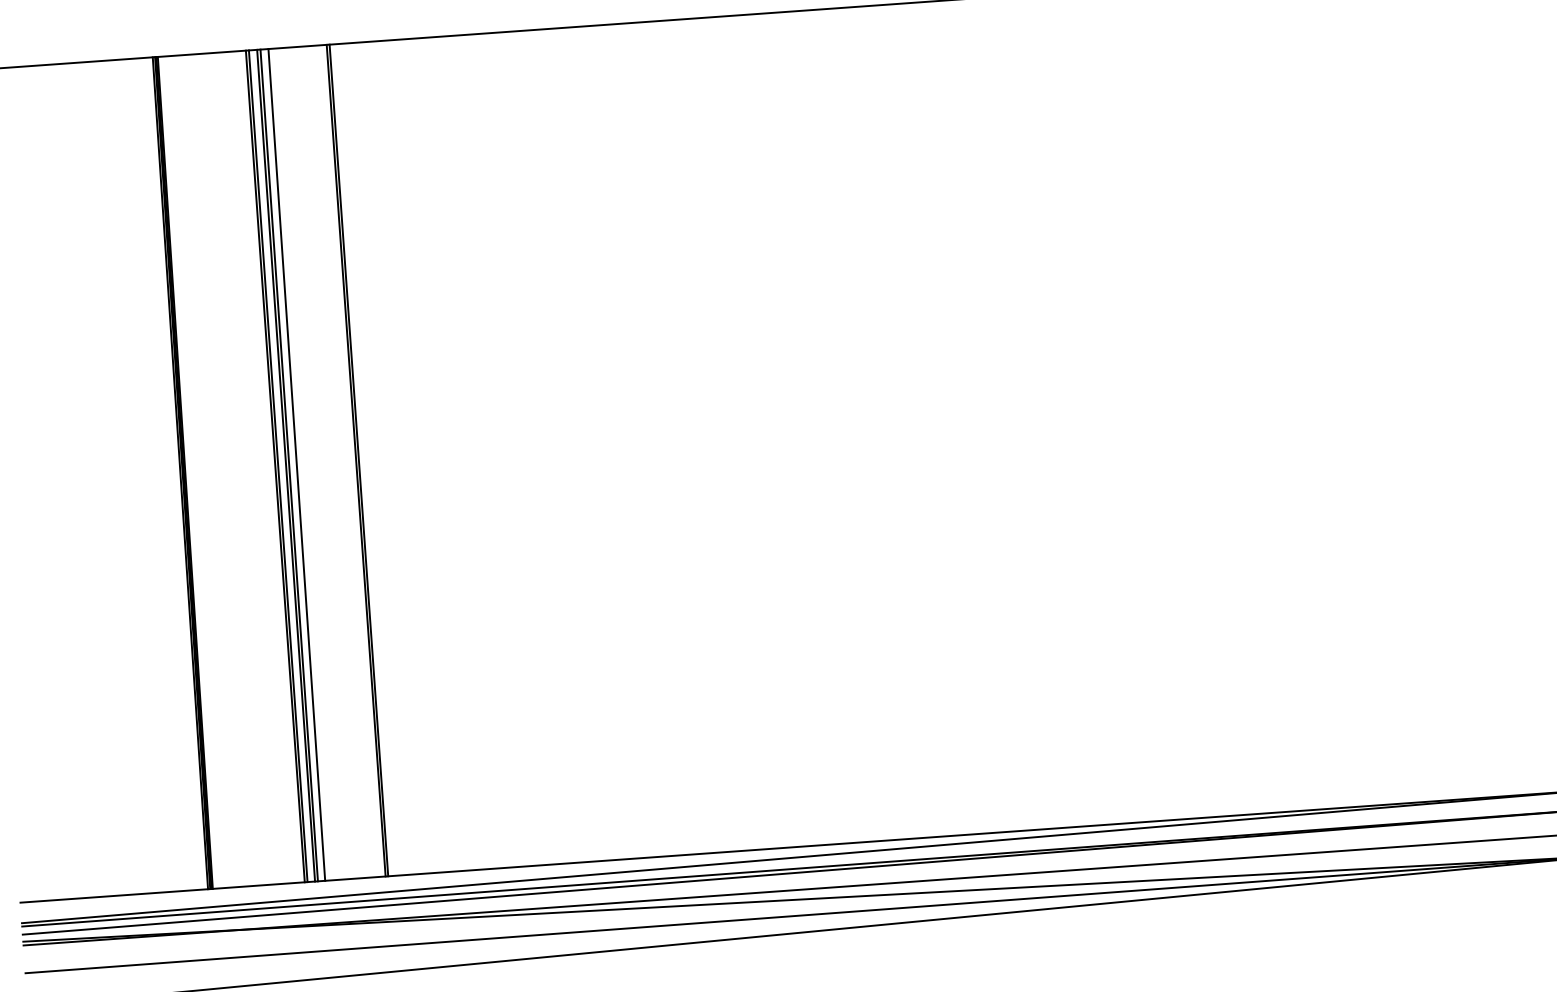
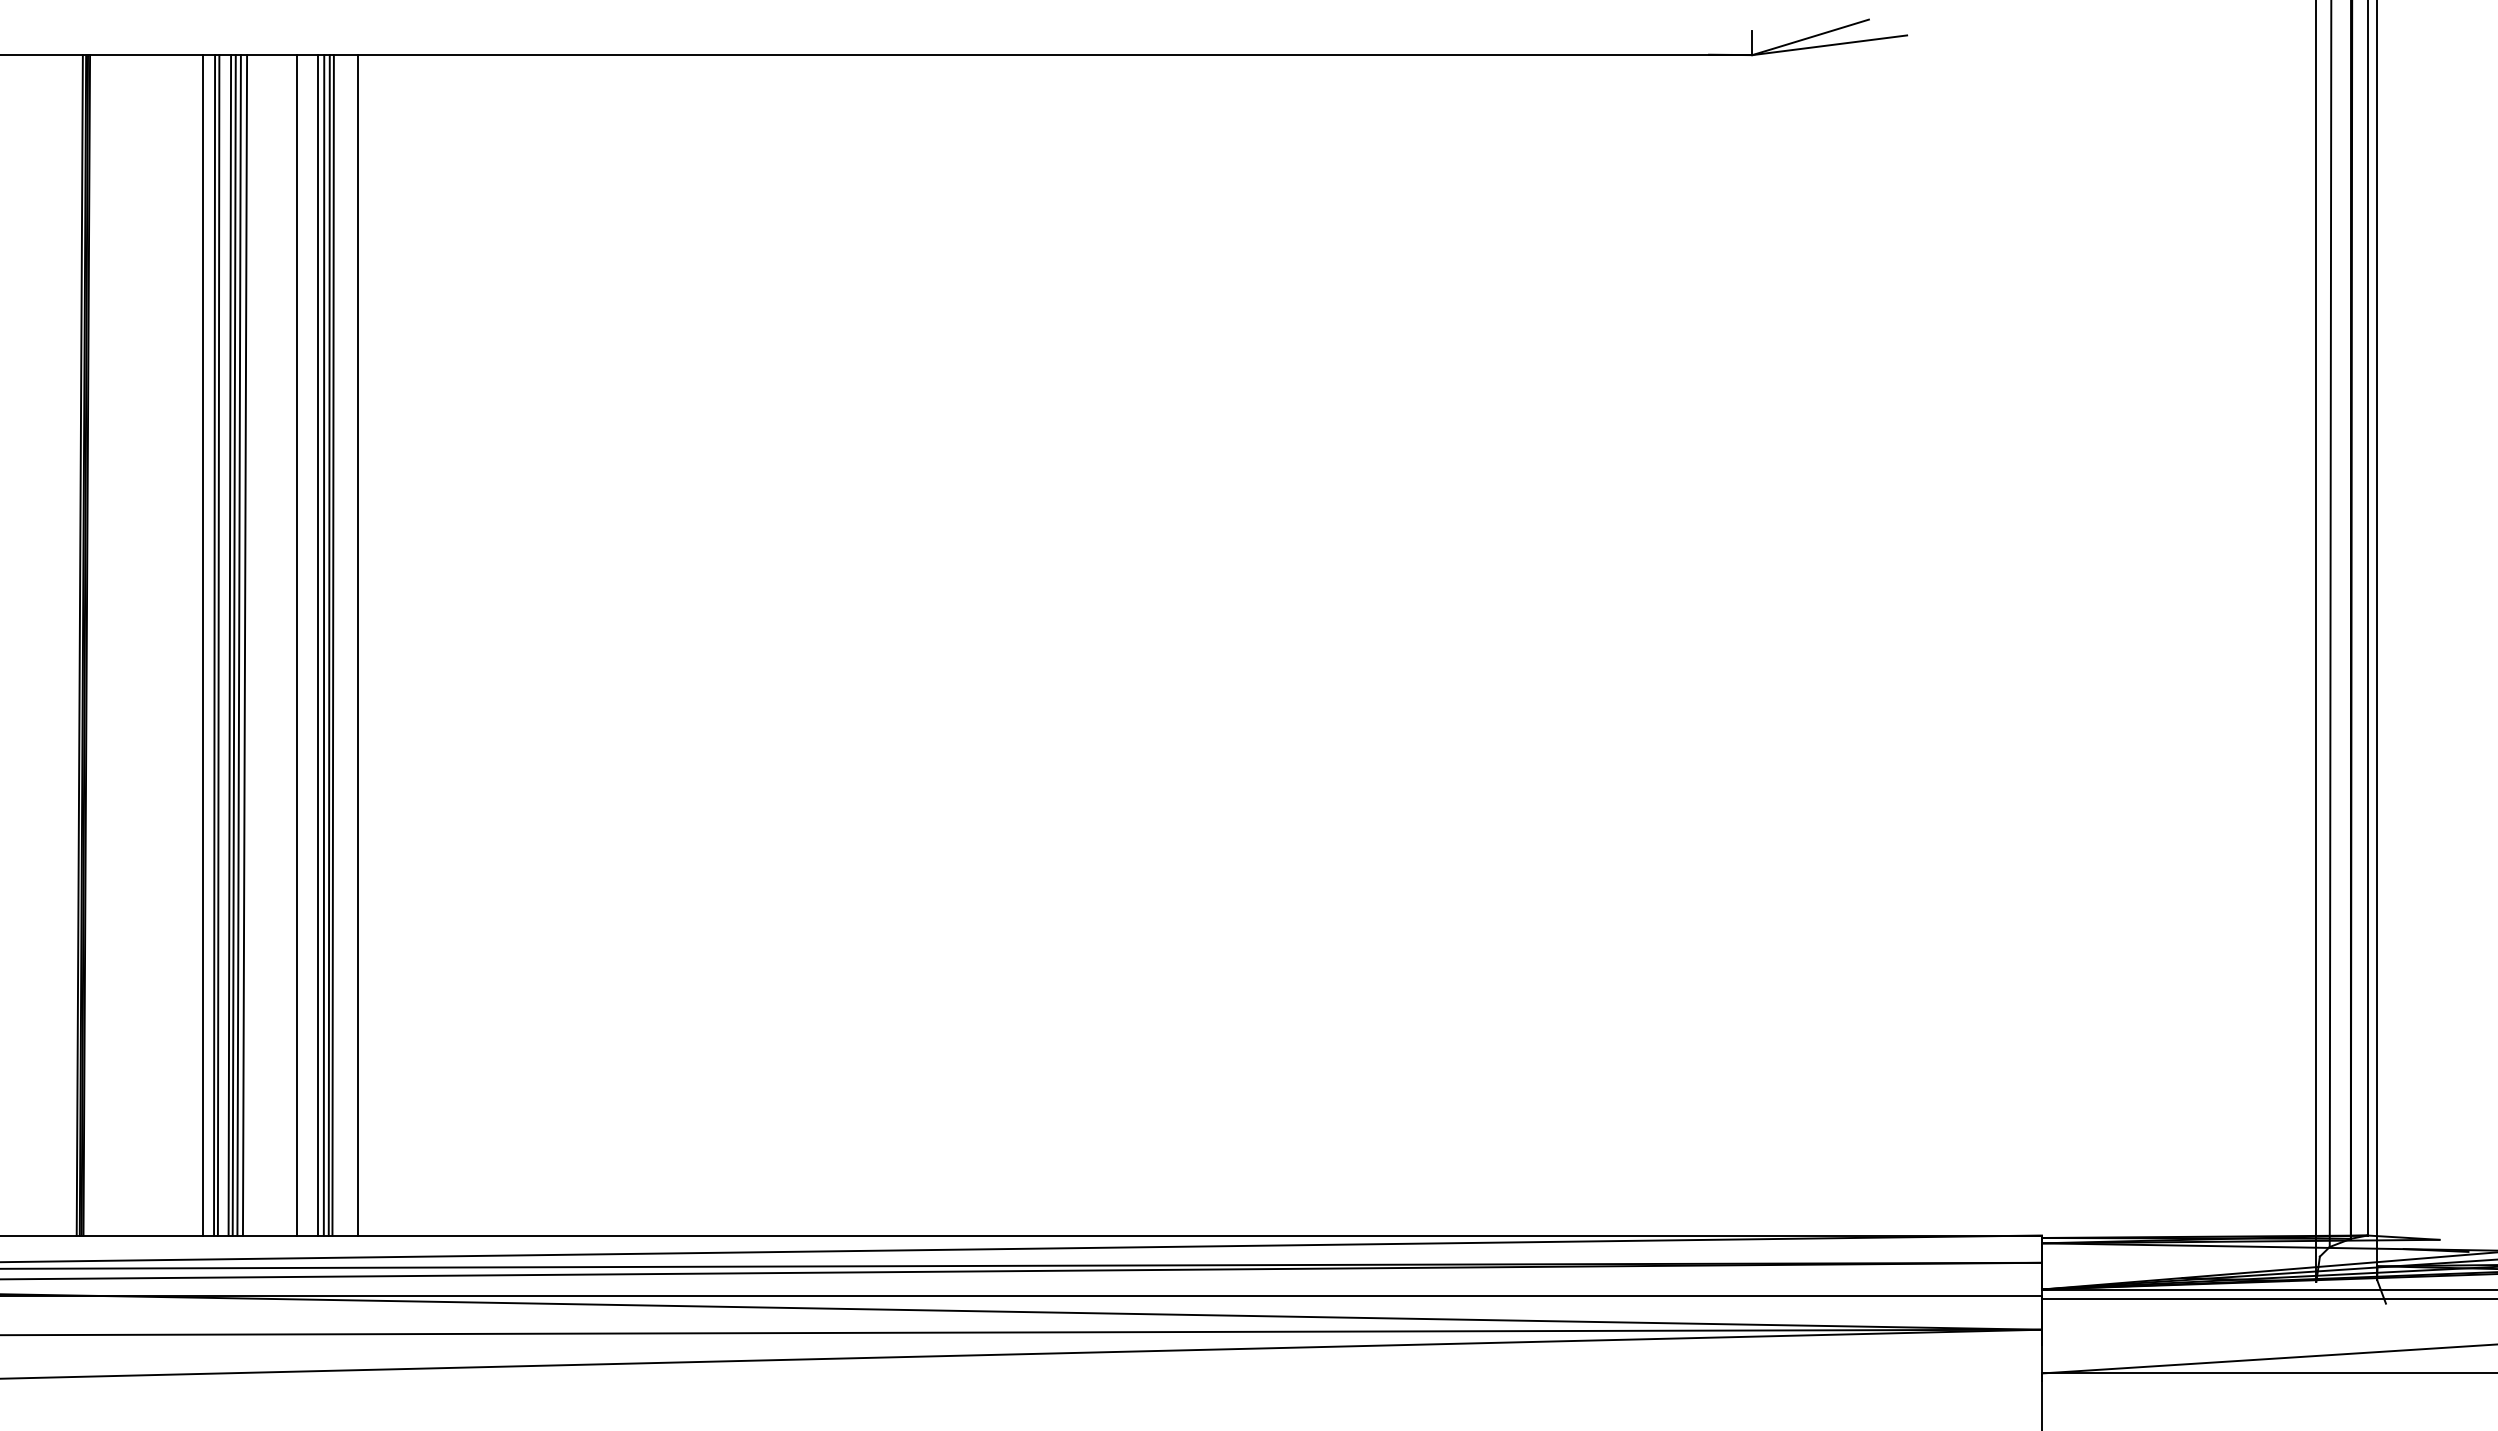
line: (376, 459) -> (358, 645), added
line: (347, 461) -> (317, 645), added
line: (352, 461) -> (323, 645), added
line: (333, 462) -> (297, 645), added
line: (292, 465) -> (238, 645), added
line: (267, 467) -> (203, 645), added

